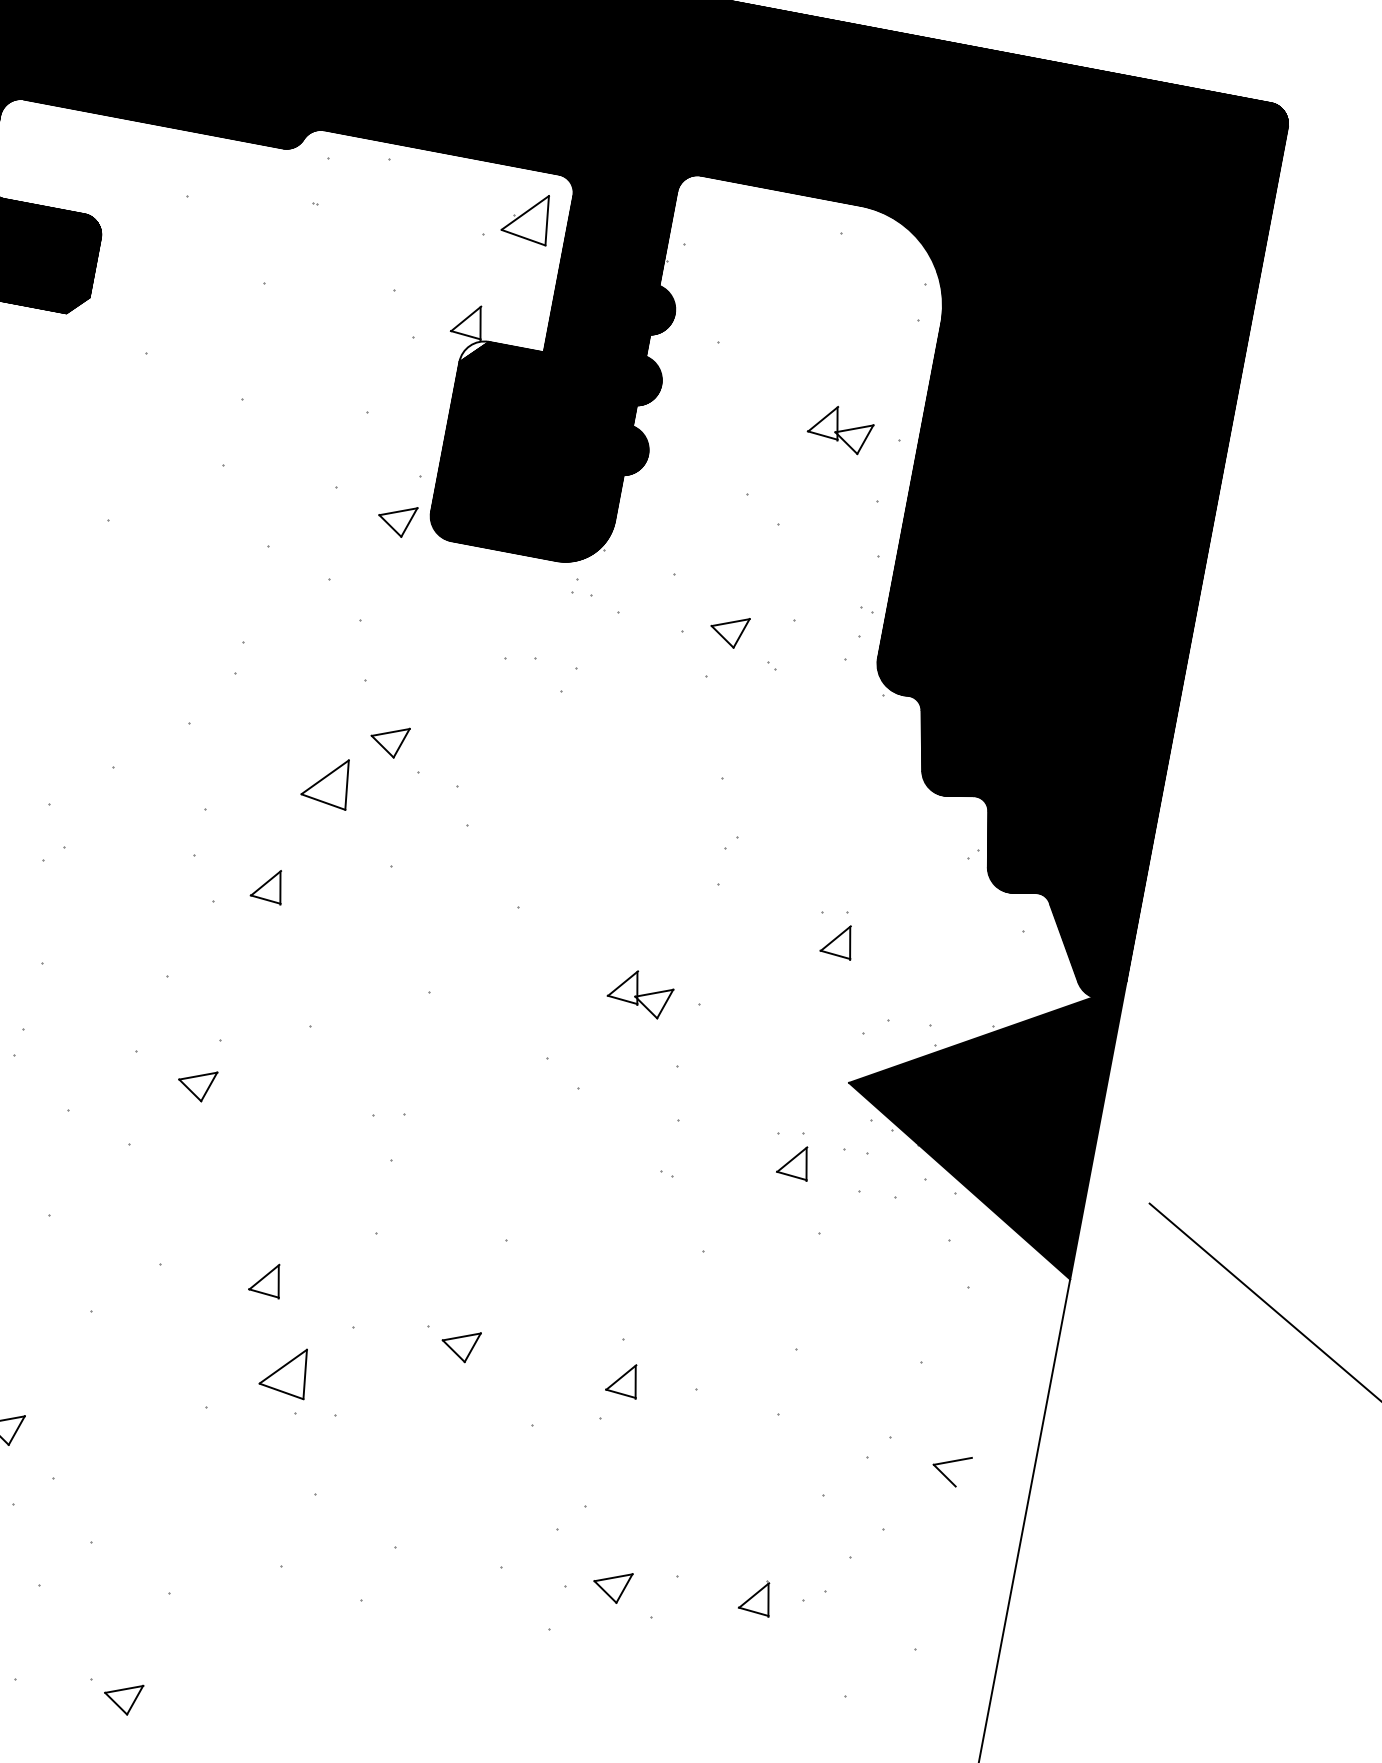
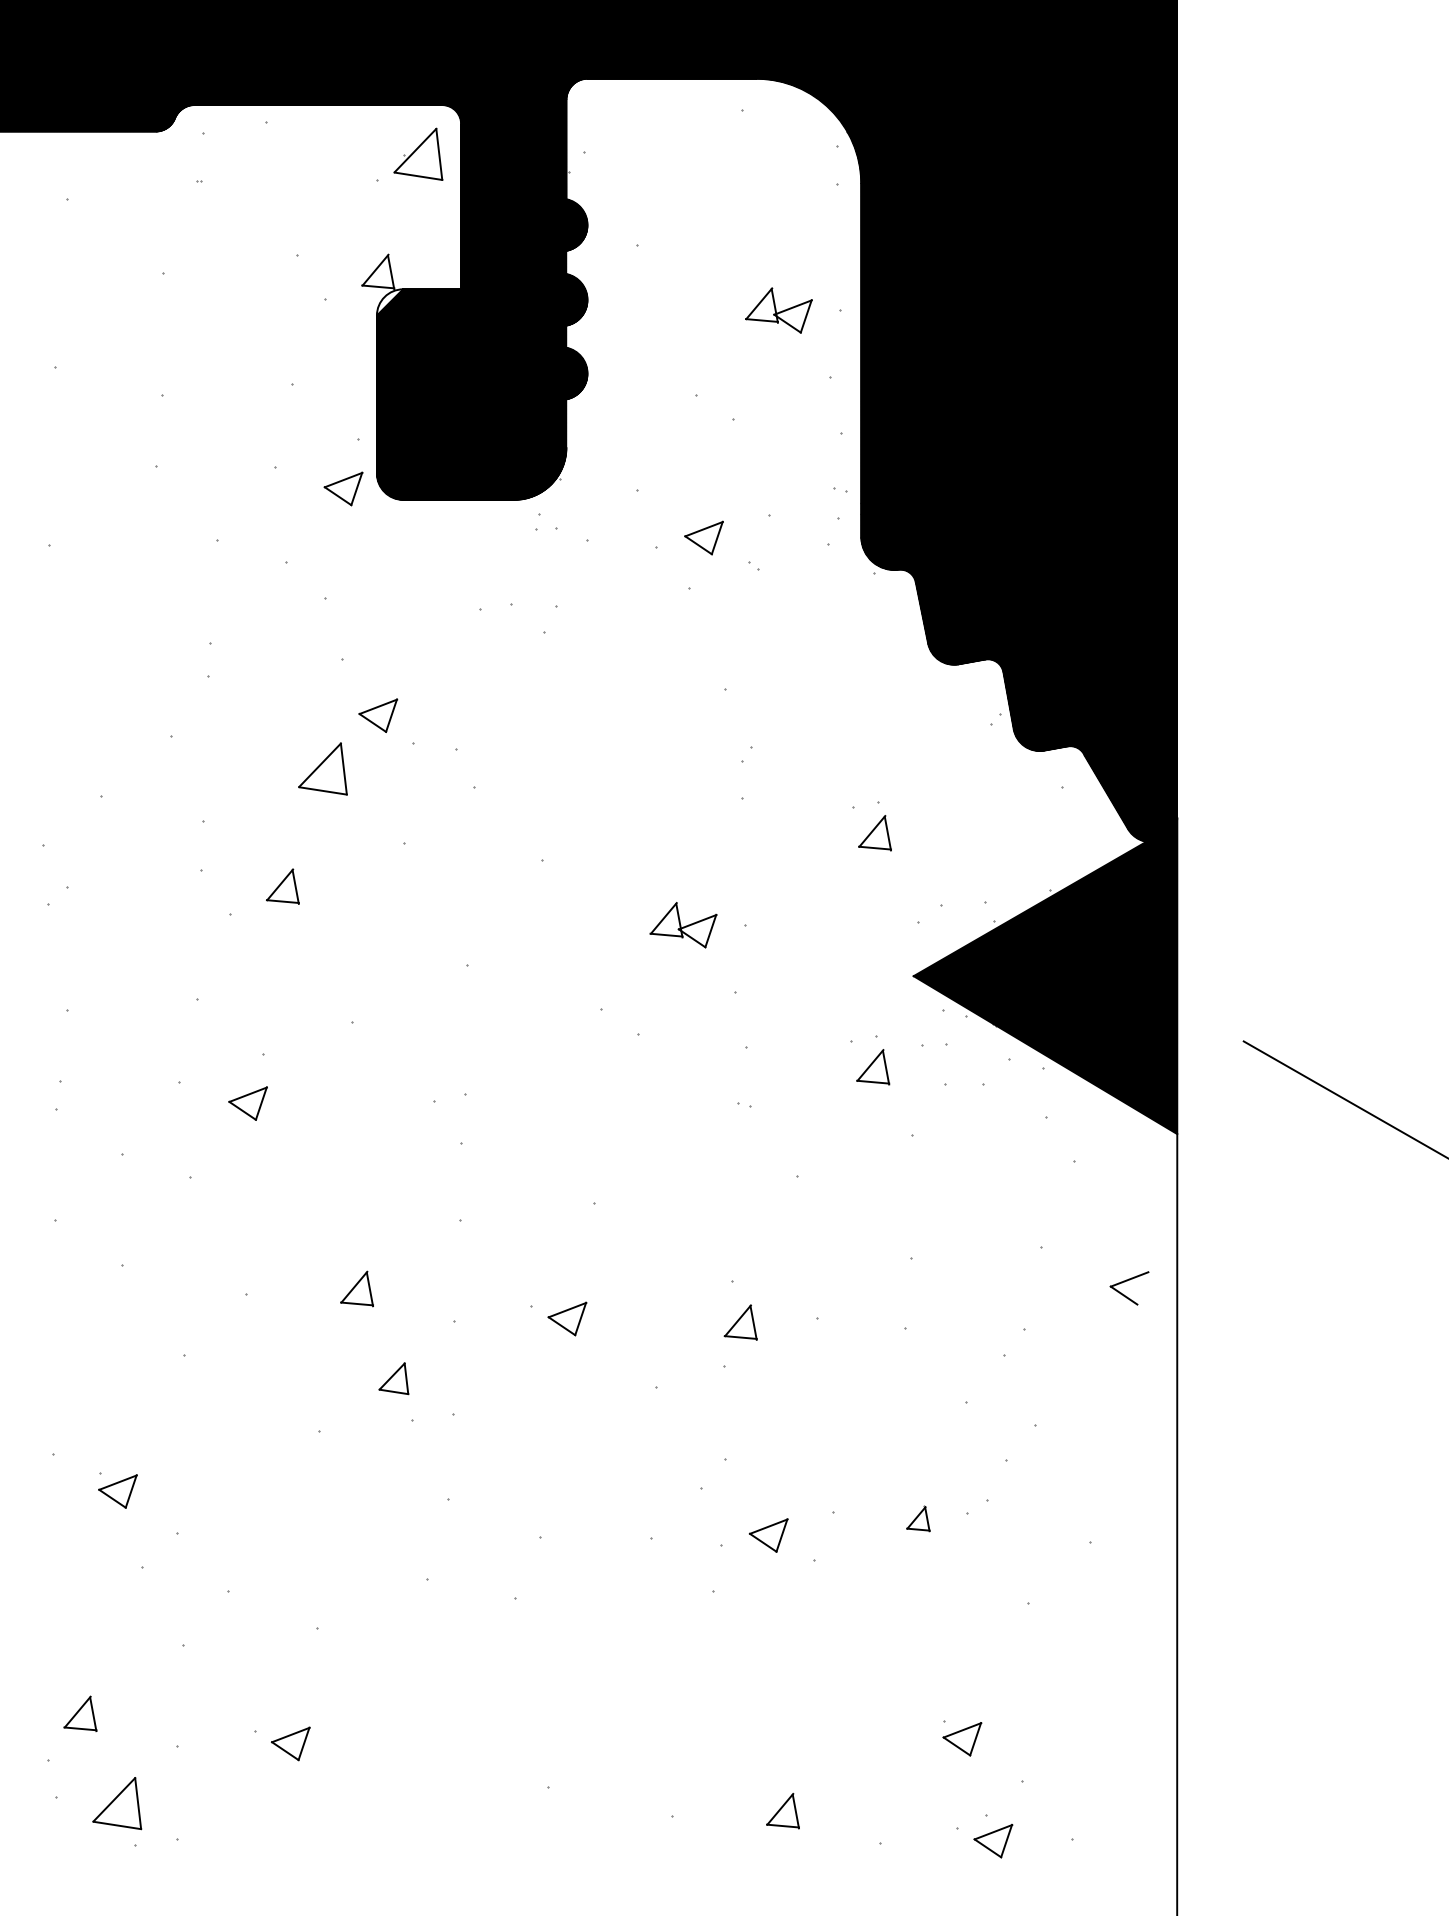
part: (285, 1370) -> (393, 1378), size x0.6
part: (950, 1462) -> (1127, 1281), moved
part: (756, 1596) -> (918, 1518), size x0.7

